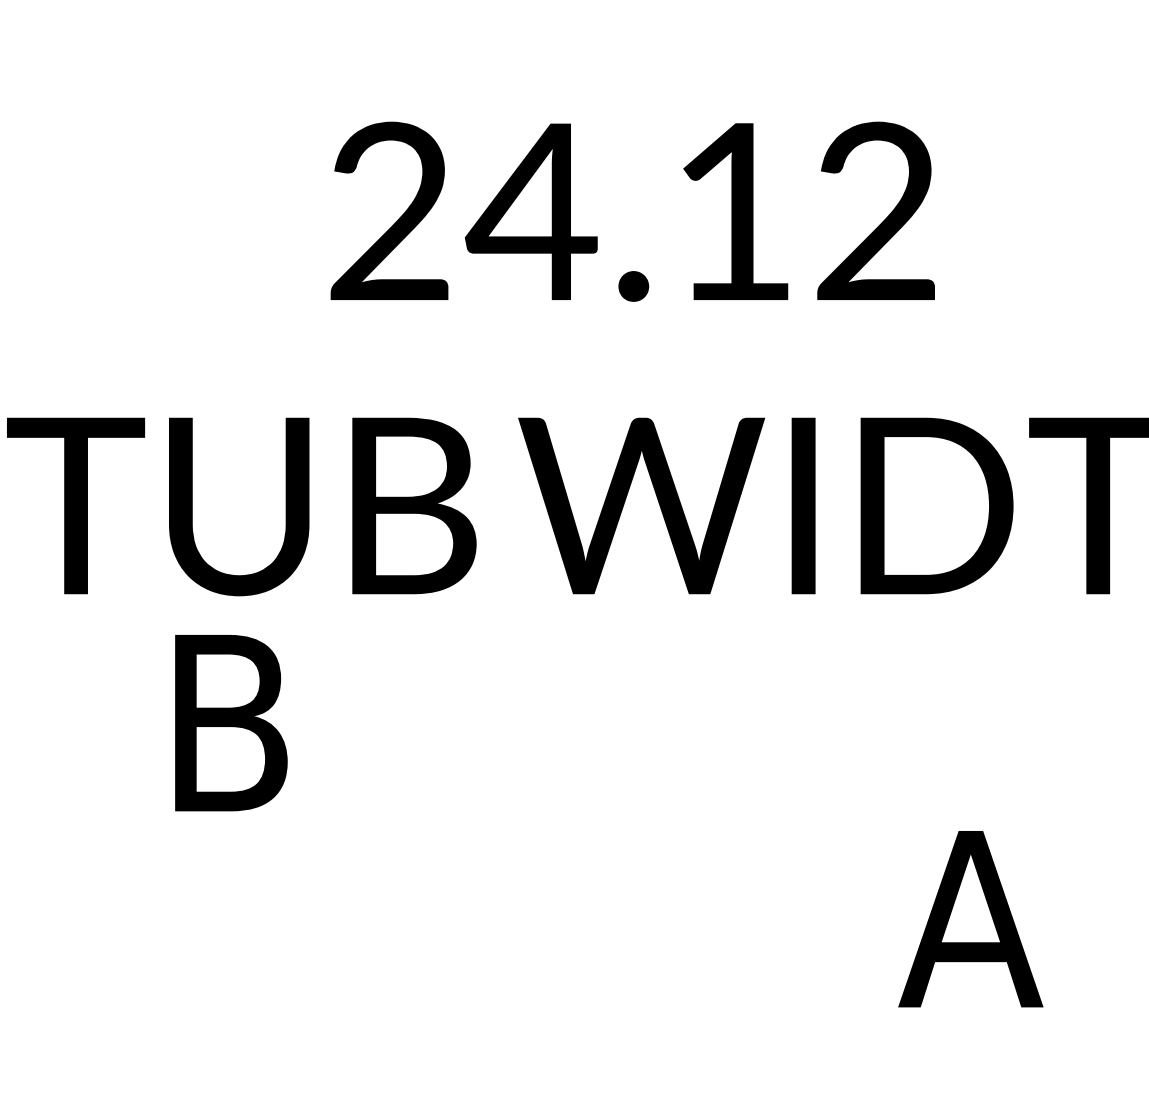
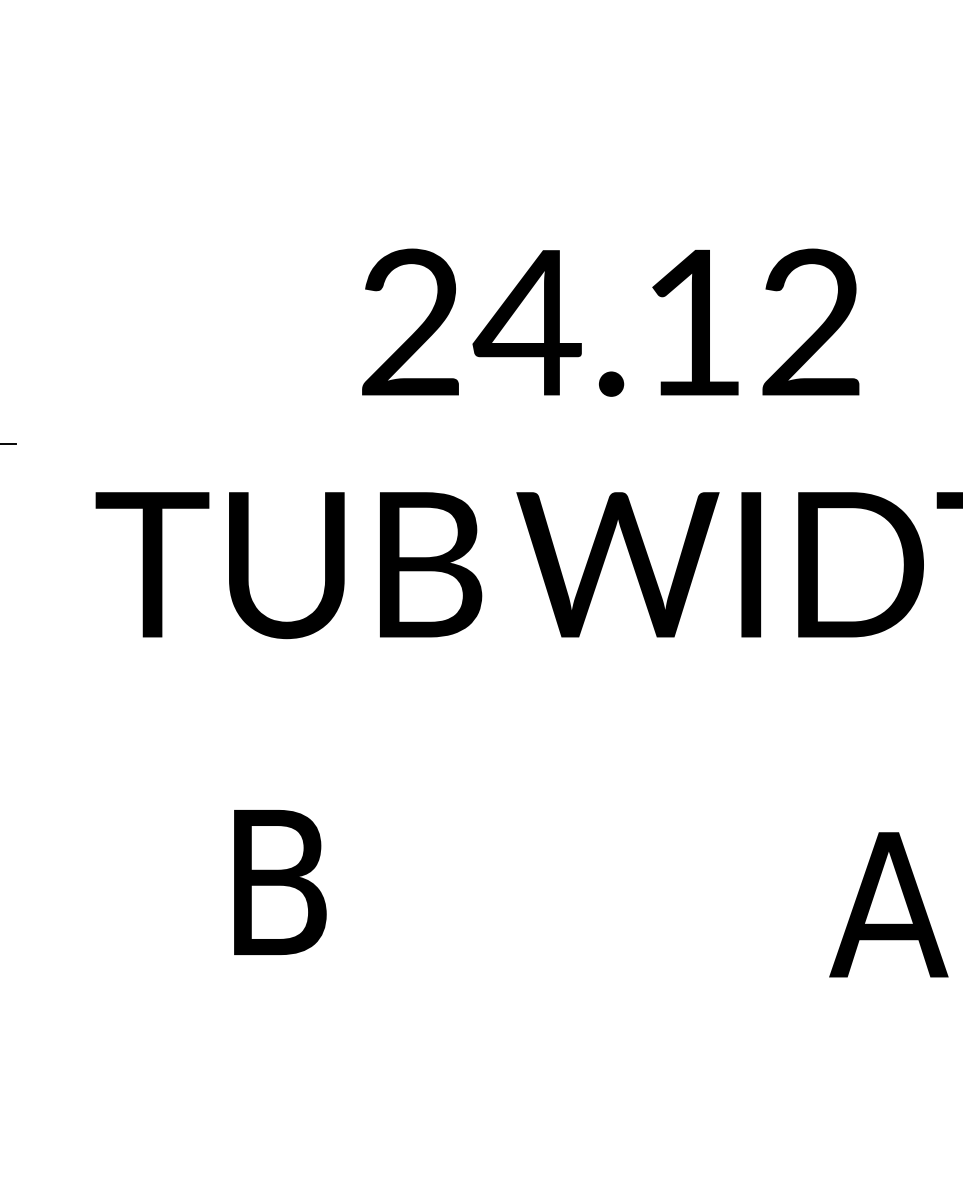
text: (231, 723) -> (280, 882), moved

